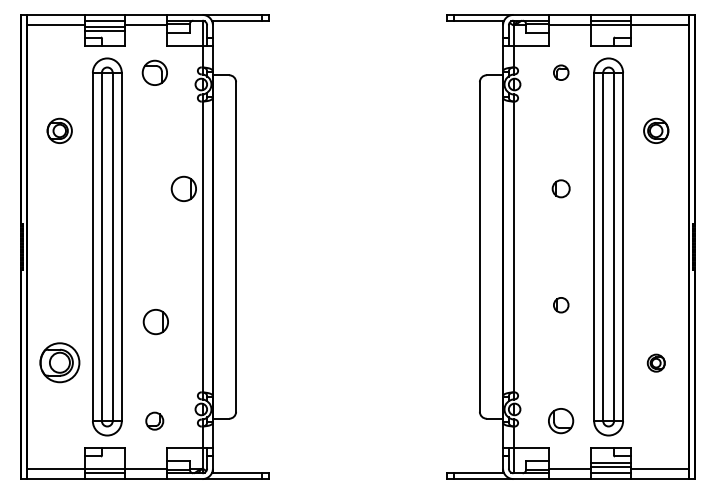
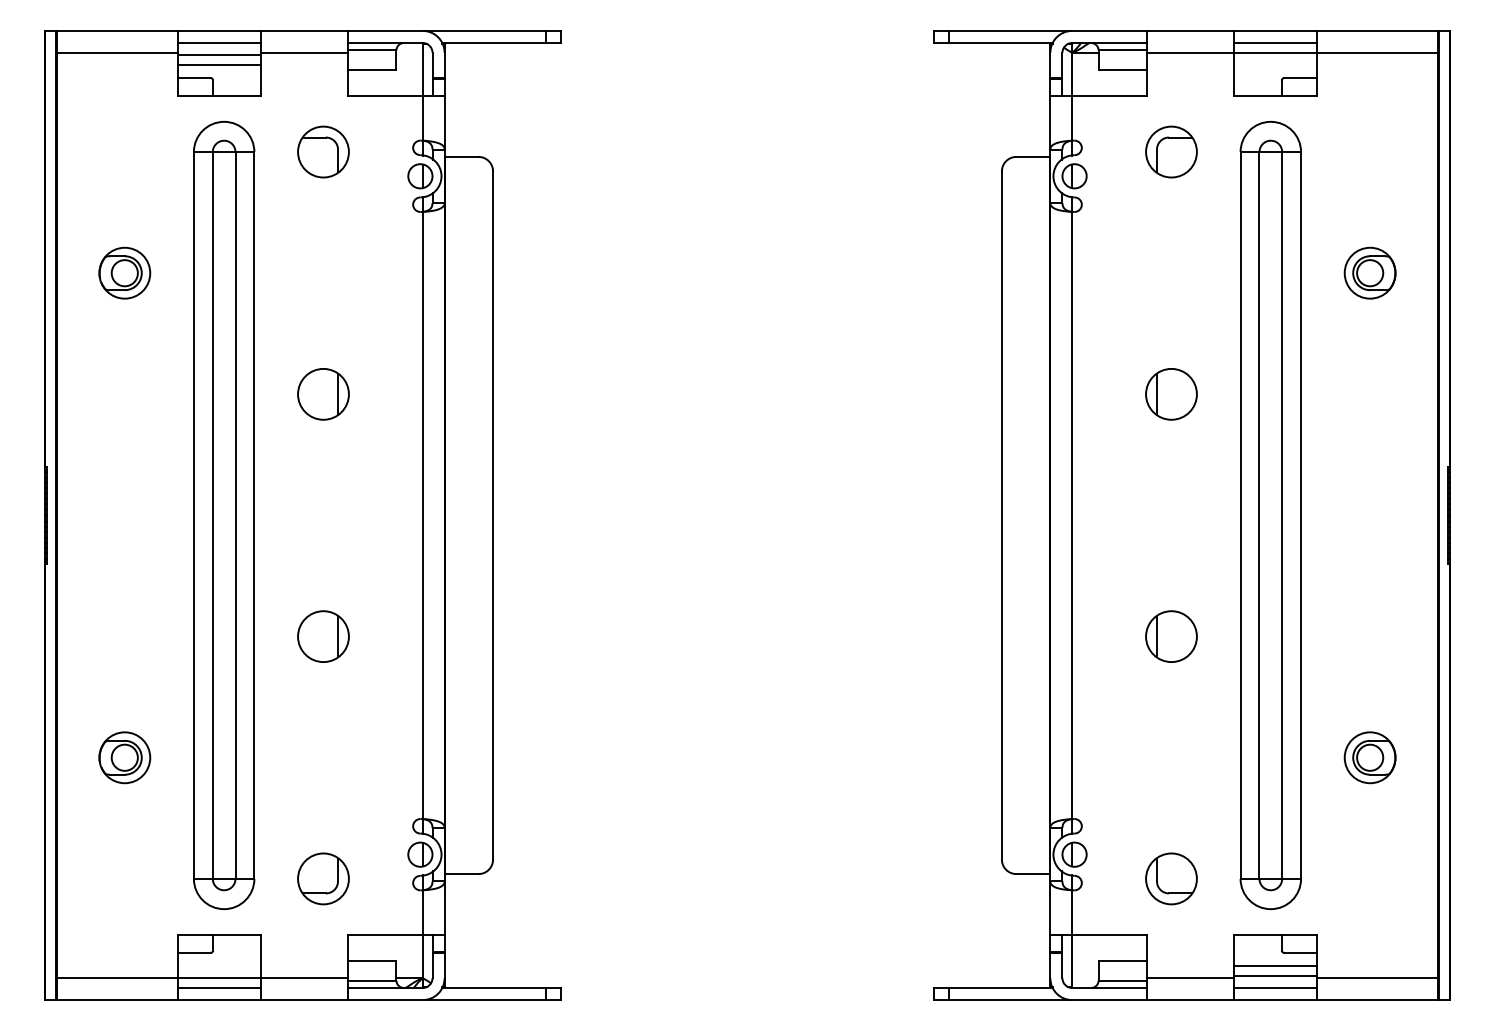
part: (561, 72) -> (1172, 151), size x1.67
part: (183, 188) -> (322, 393), moved
part: (561, 188) -> (1172, 393), size x1.43
part: (561, 305) -> (1172, 637), size x1.67
part: (155, 322) -> (322, 637), moved
part: (59, 363) -> (124, 758), size x0.62
part: (656, 363) -> (1370, 758), size x1.43
part: (154, 421) -> (322, 879), size x1.43

